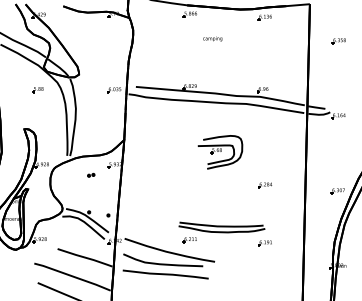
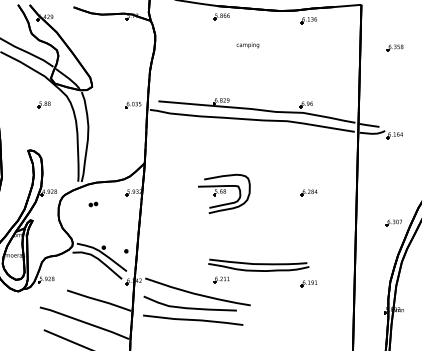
part: (220, 152) -> (224, 194), moved
part: (91, 174) -> (93, 203), moved
part: (265, 185) -> (309, 193), moved

